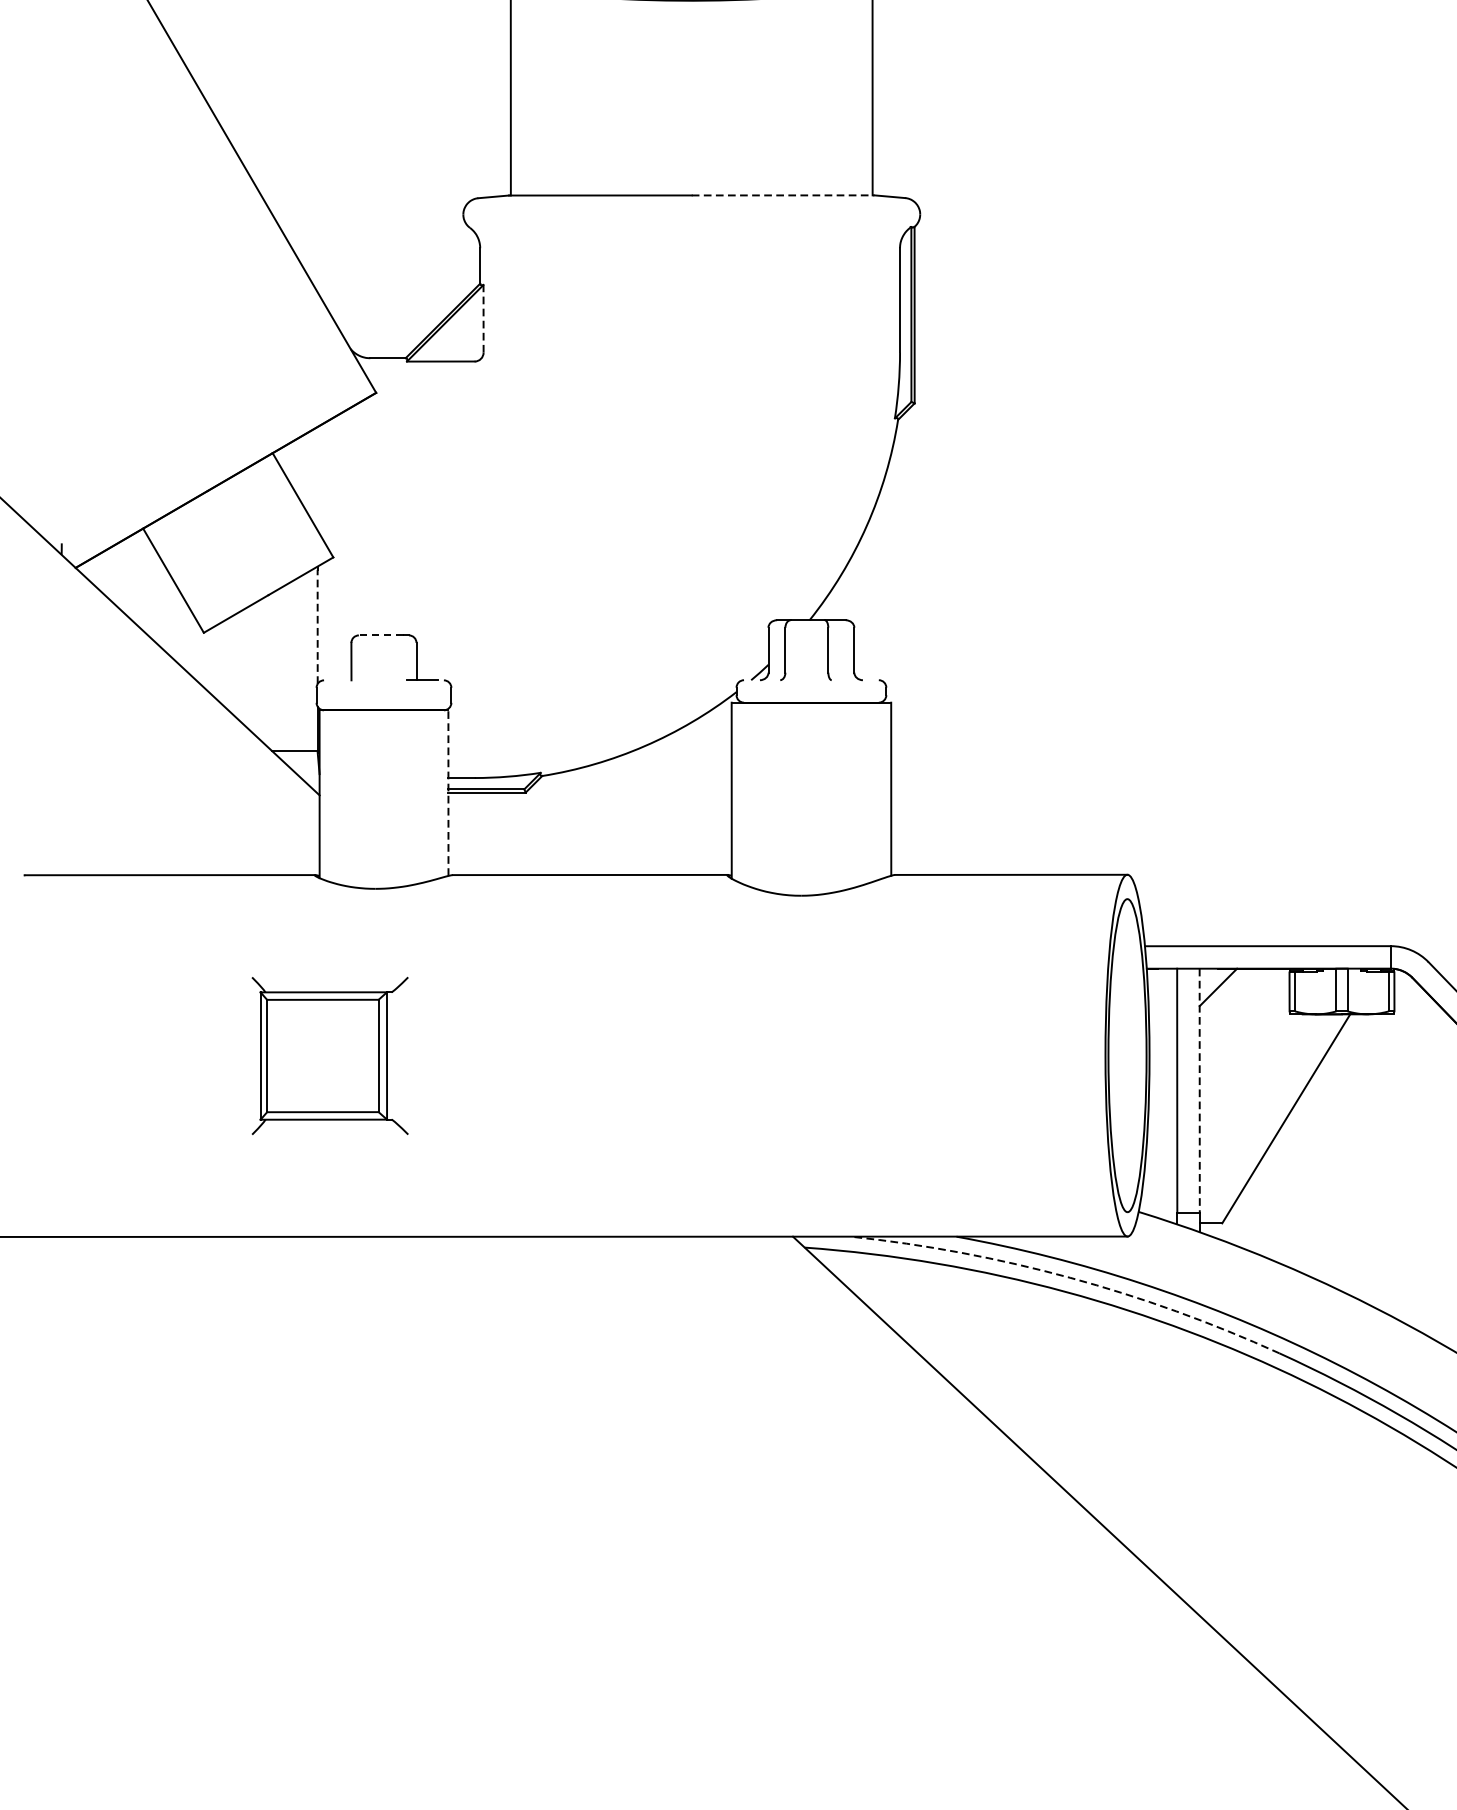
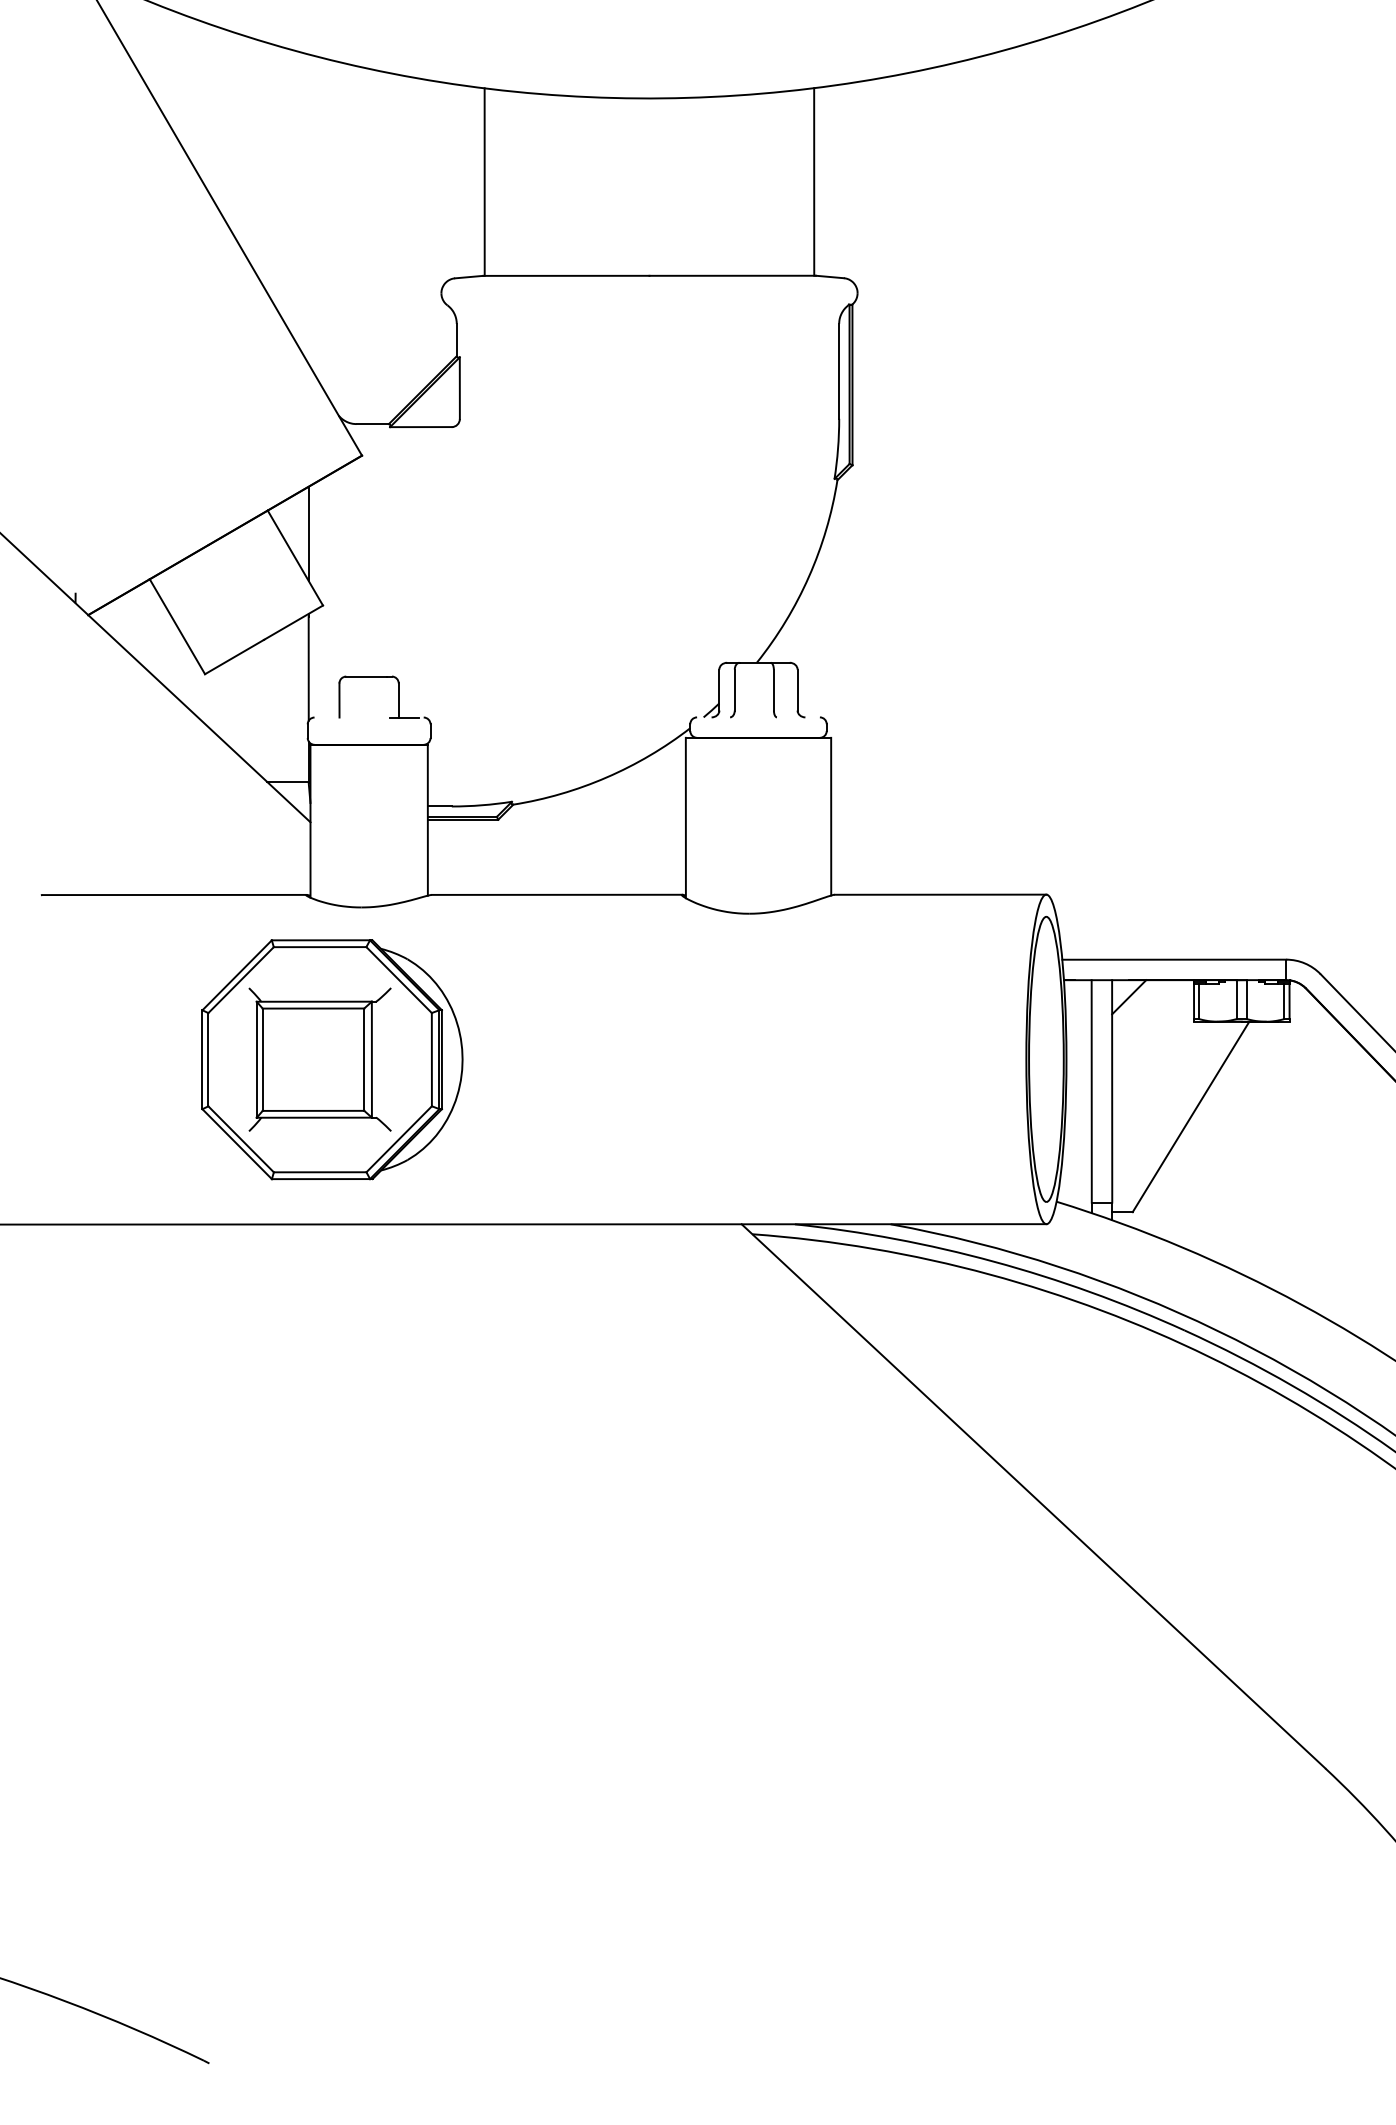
line: (783, 195) -> (733, 275), dashed -> solid
line: (483, 319) -> (459, 388), dashed -> solid
line: (317, 478) -> (308, 533), added
line: (317, 626) -> (308, 668), dashed -> solid
line: (381, 635) -> (366, 676), dashed -> solid
line: (448, 792) -> (427, 819), dashed -> solid
part: (343, 1055) -> (332, 1059), added
line: (1200, 1090) -> (1112, 1091), dashed -> solid
arc: (1070, 1277) -> (994, 1261), dashed -> solid

